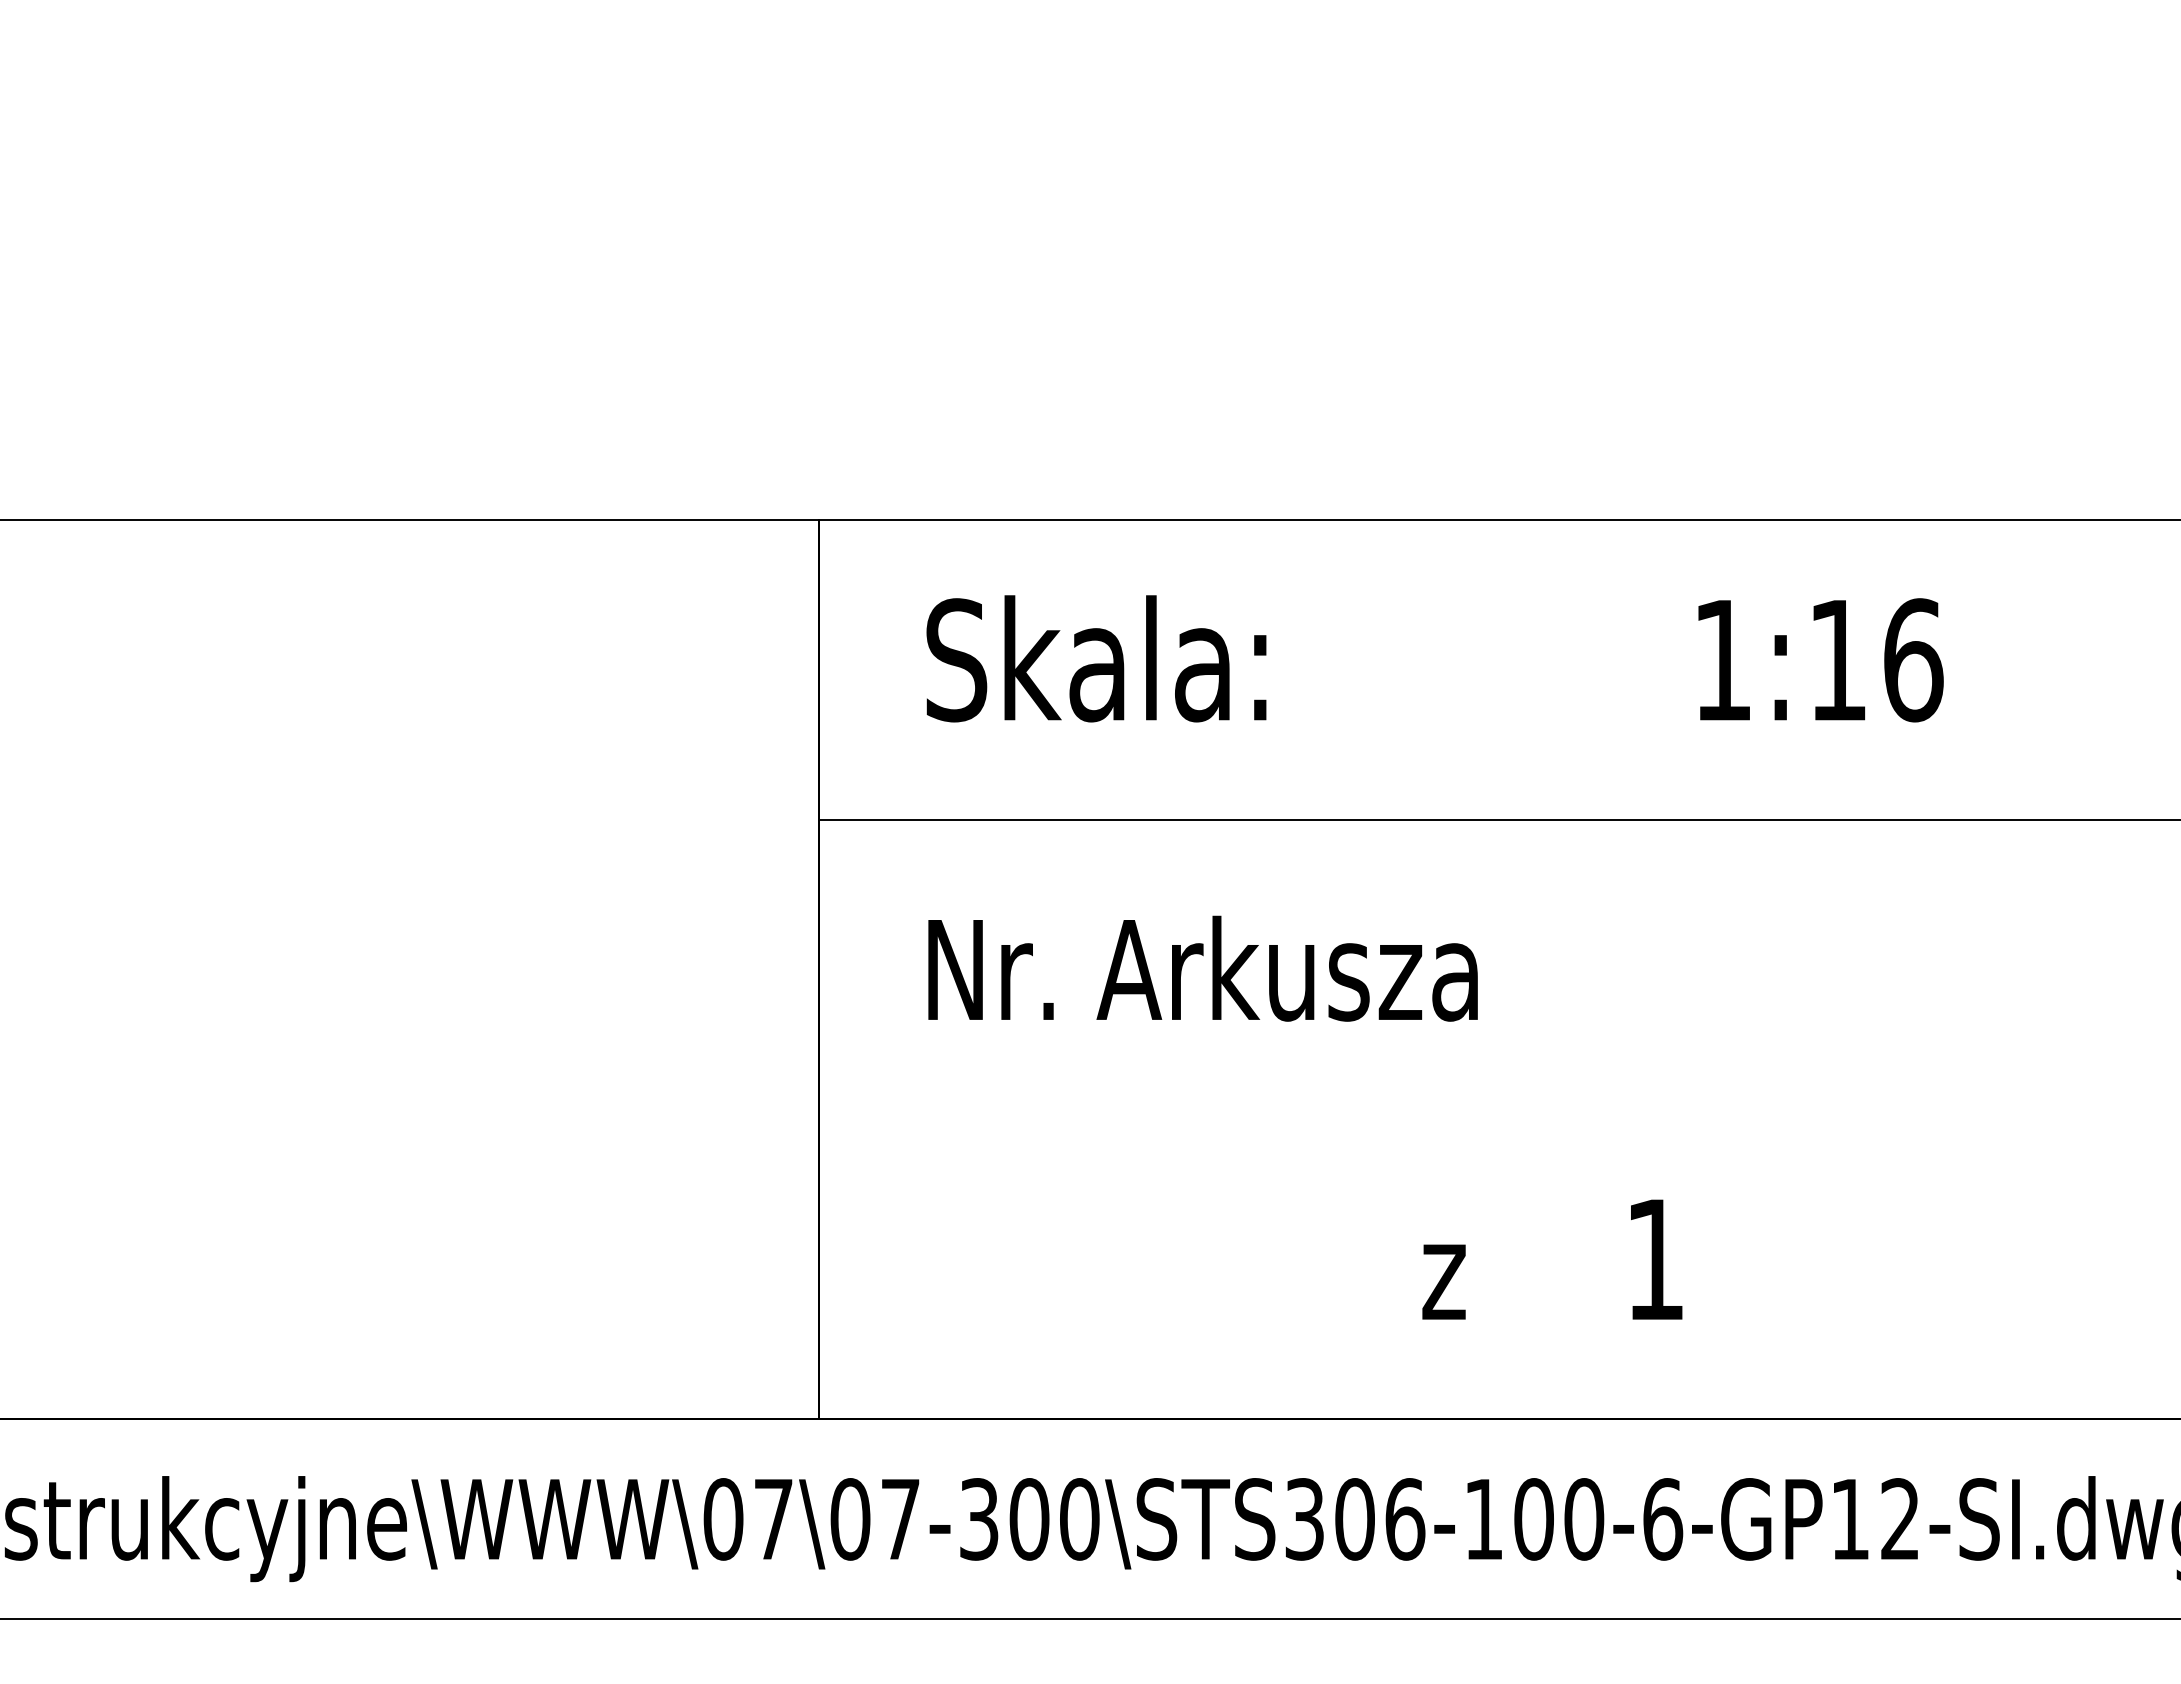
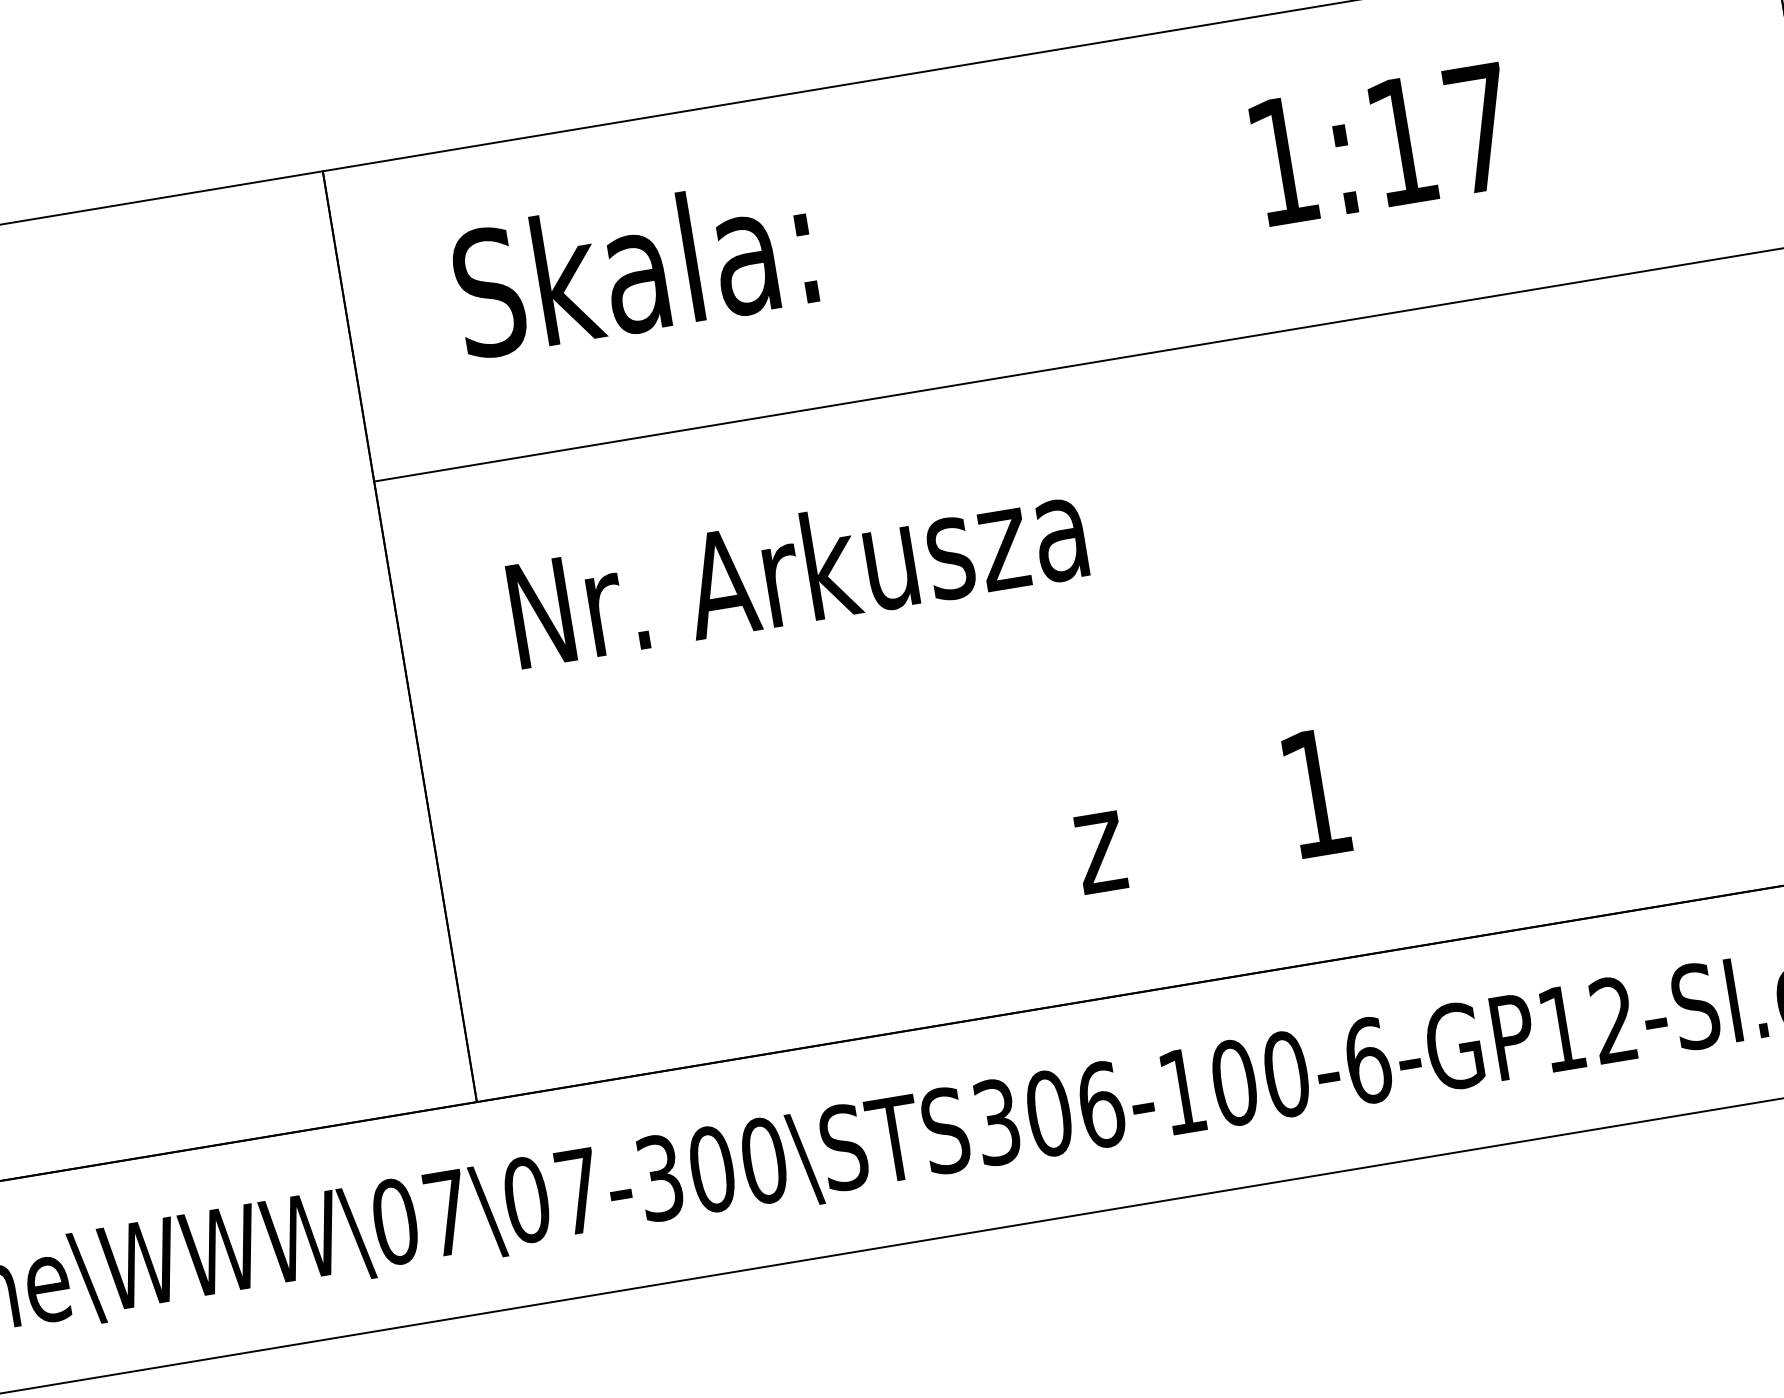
text: (1913, 660) -> (1480, 128), 1:16 -> 1:17

